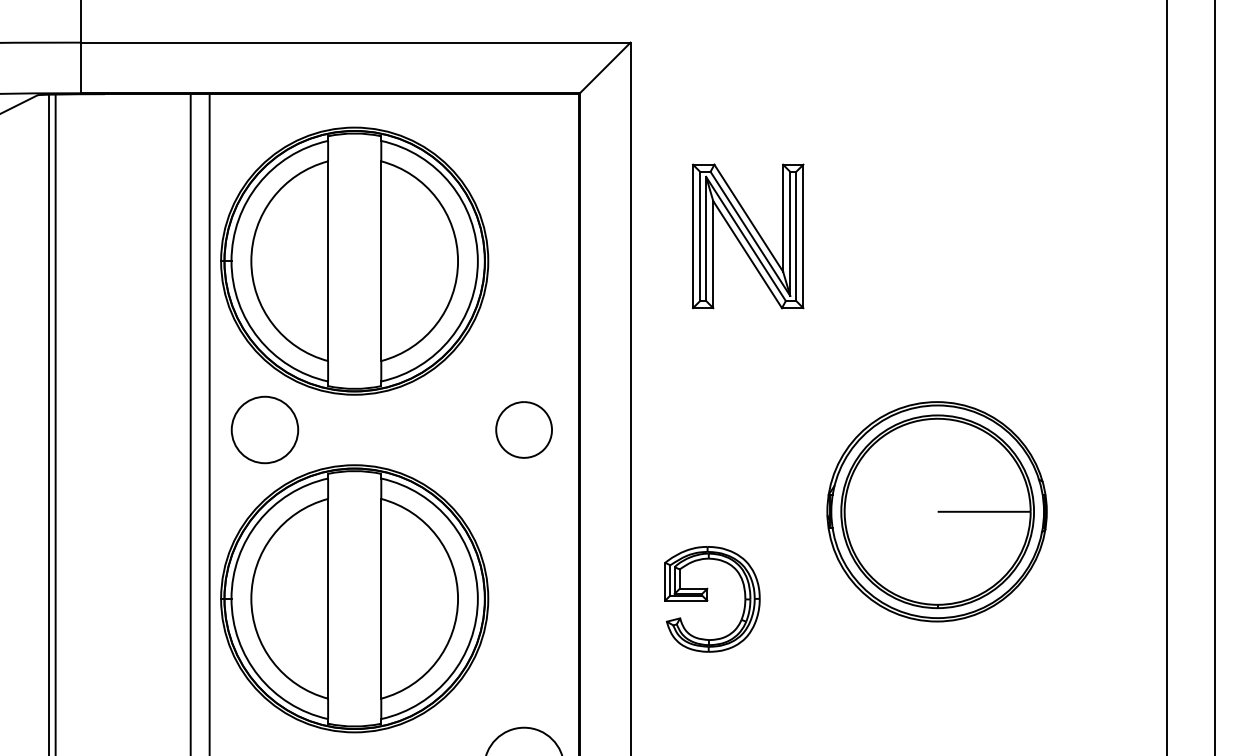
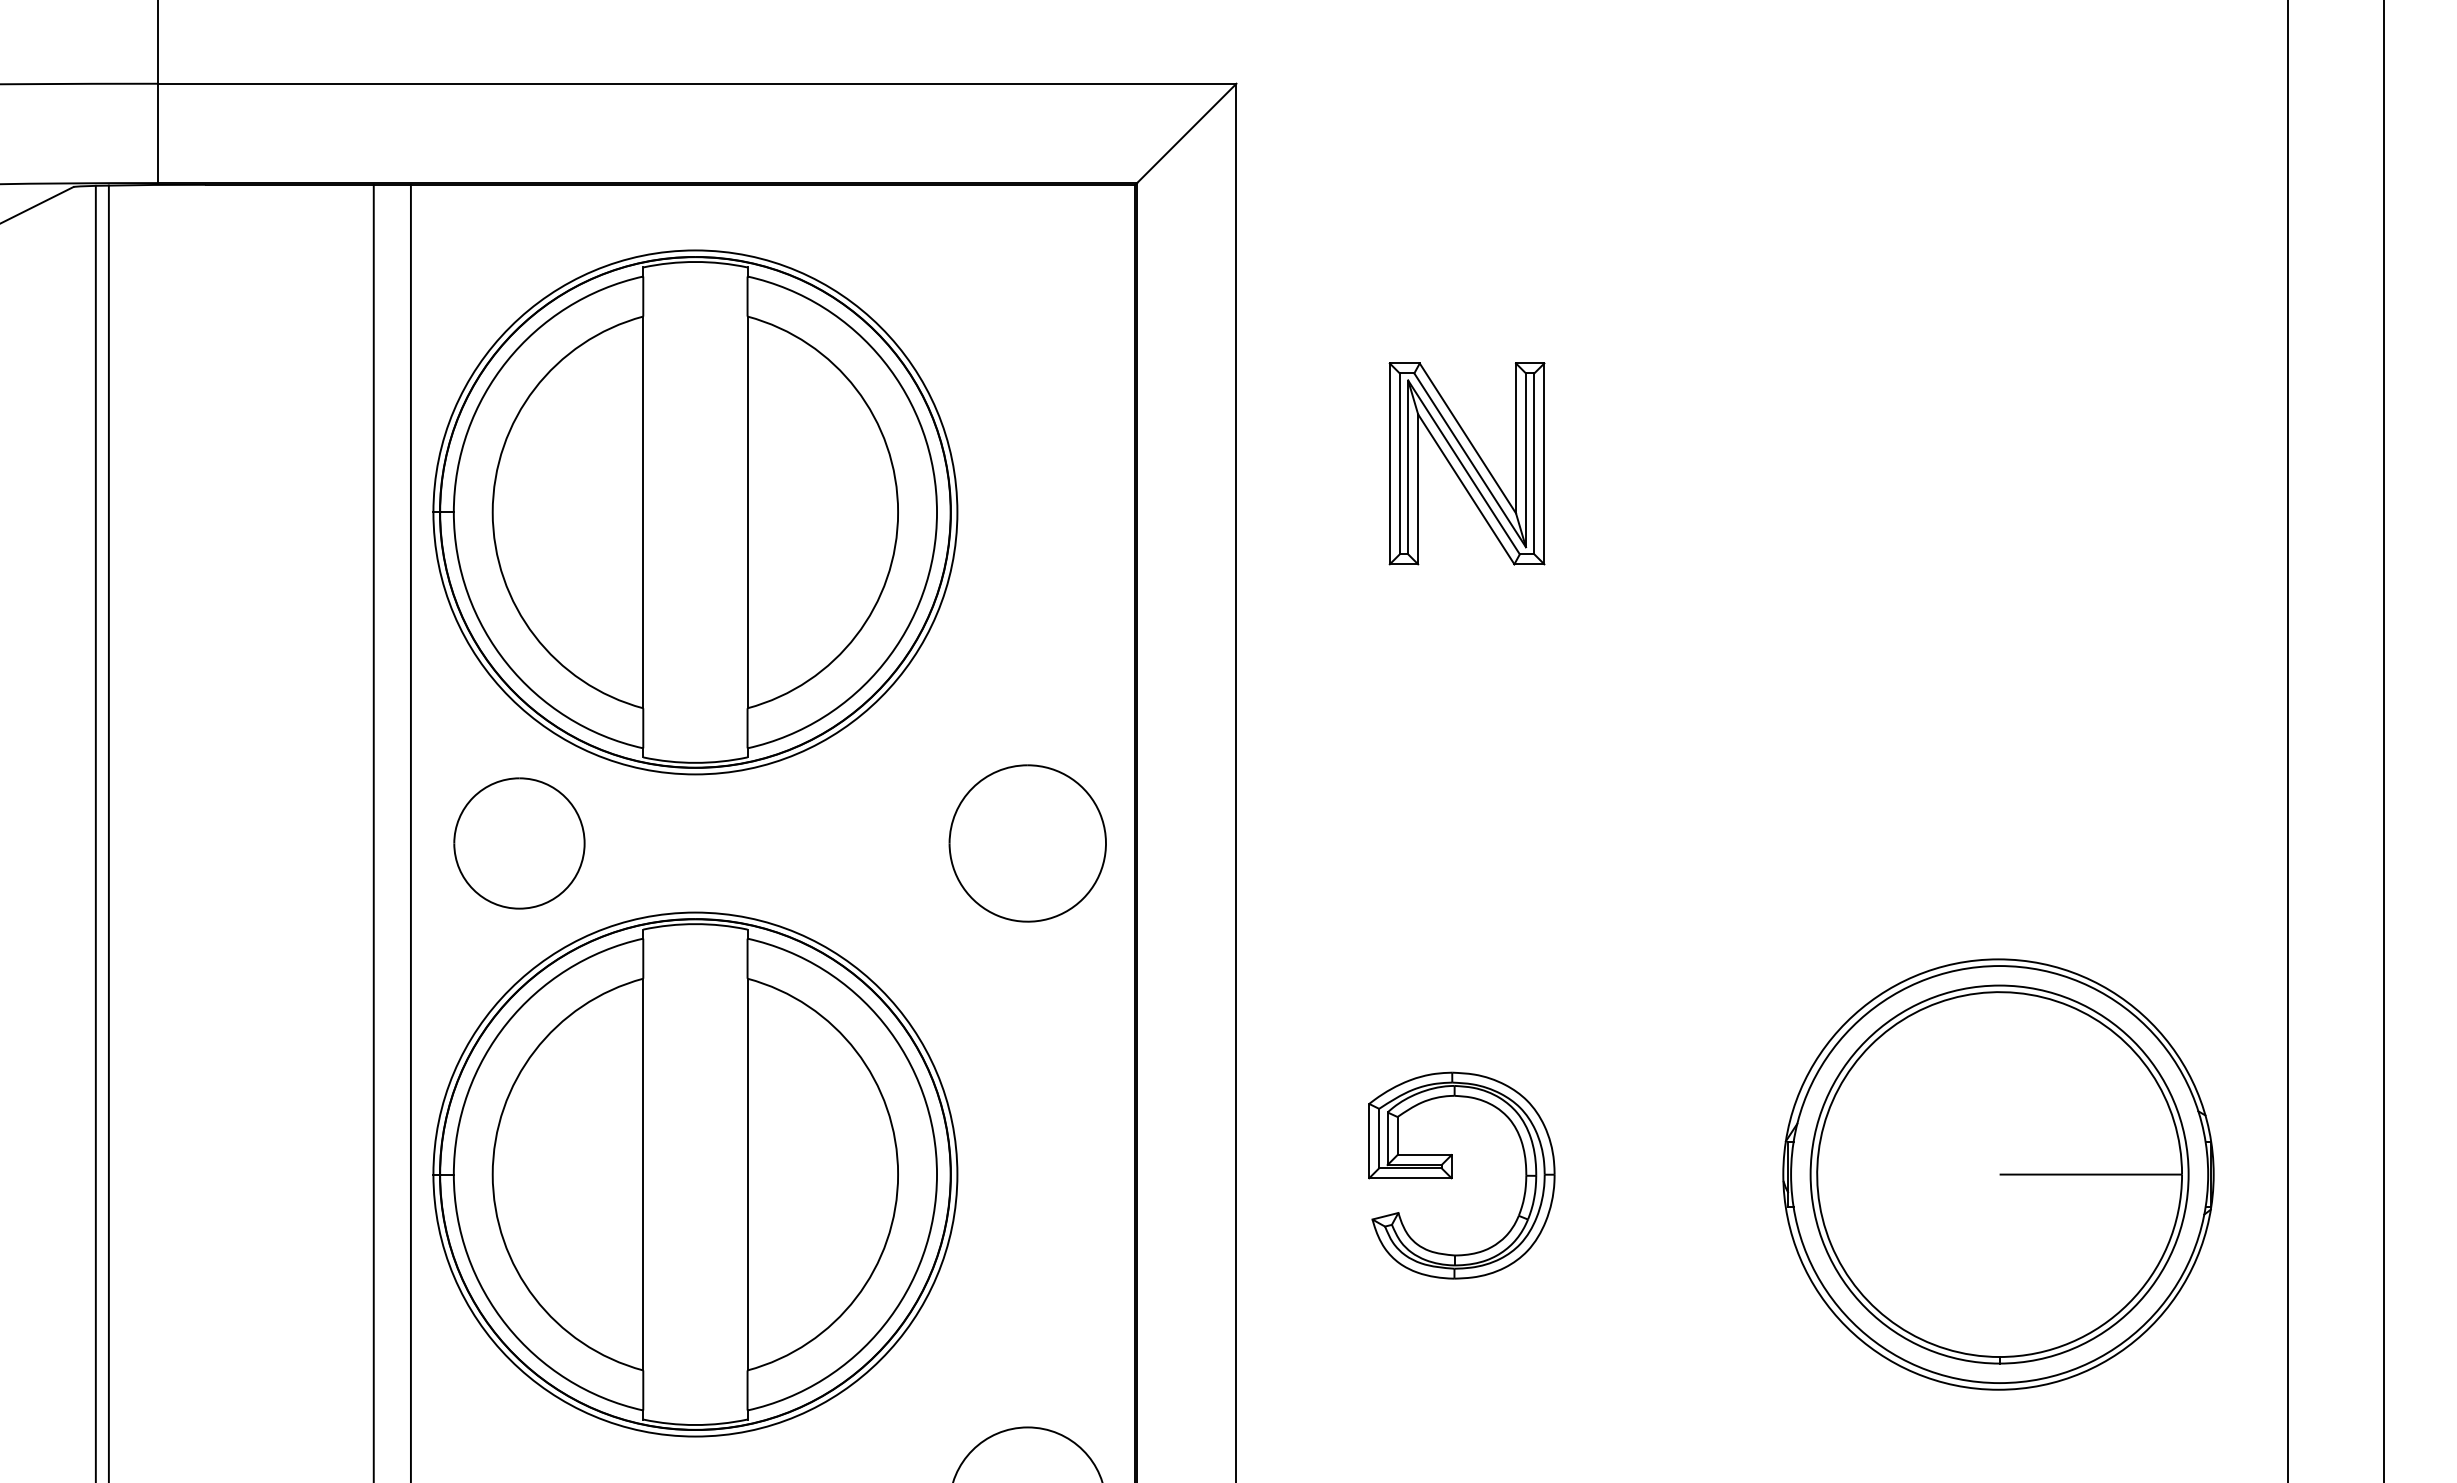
part: (747, 236) -> (1465, 463), size x0.71
part: (523, 429) -> (1026, 842), size x1.43
part: (936, 511) -> (1997, 1173), moved
part: (712, 599) -> (1461, 1175), moved

